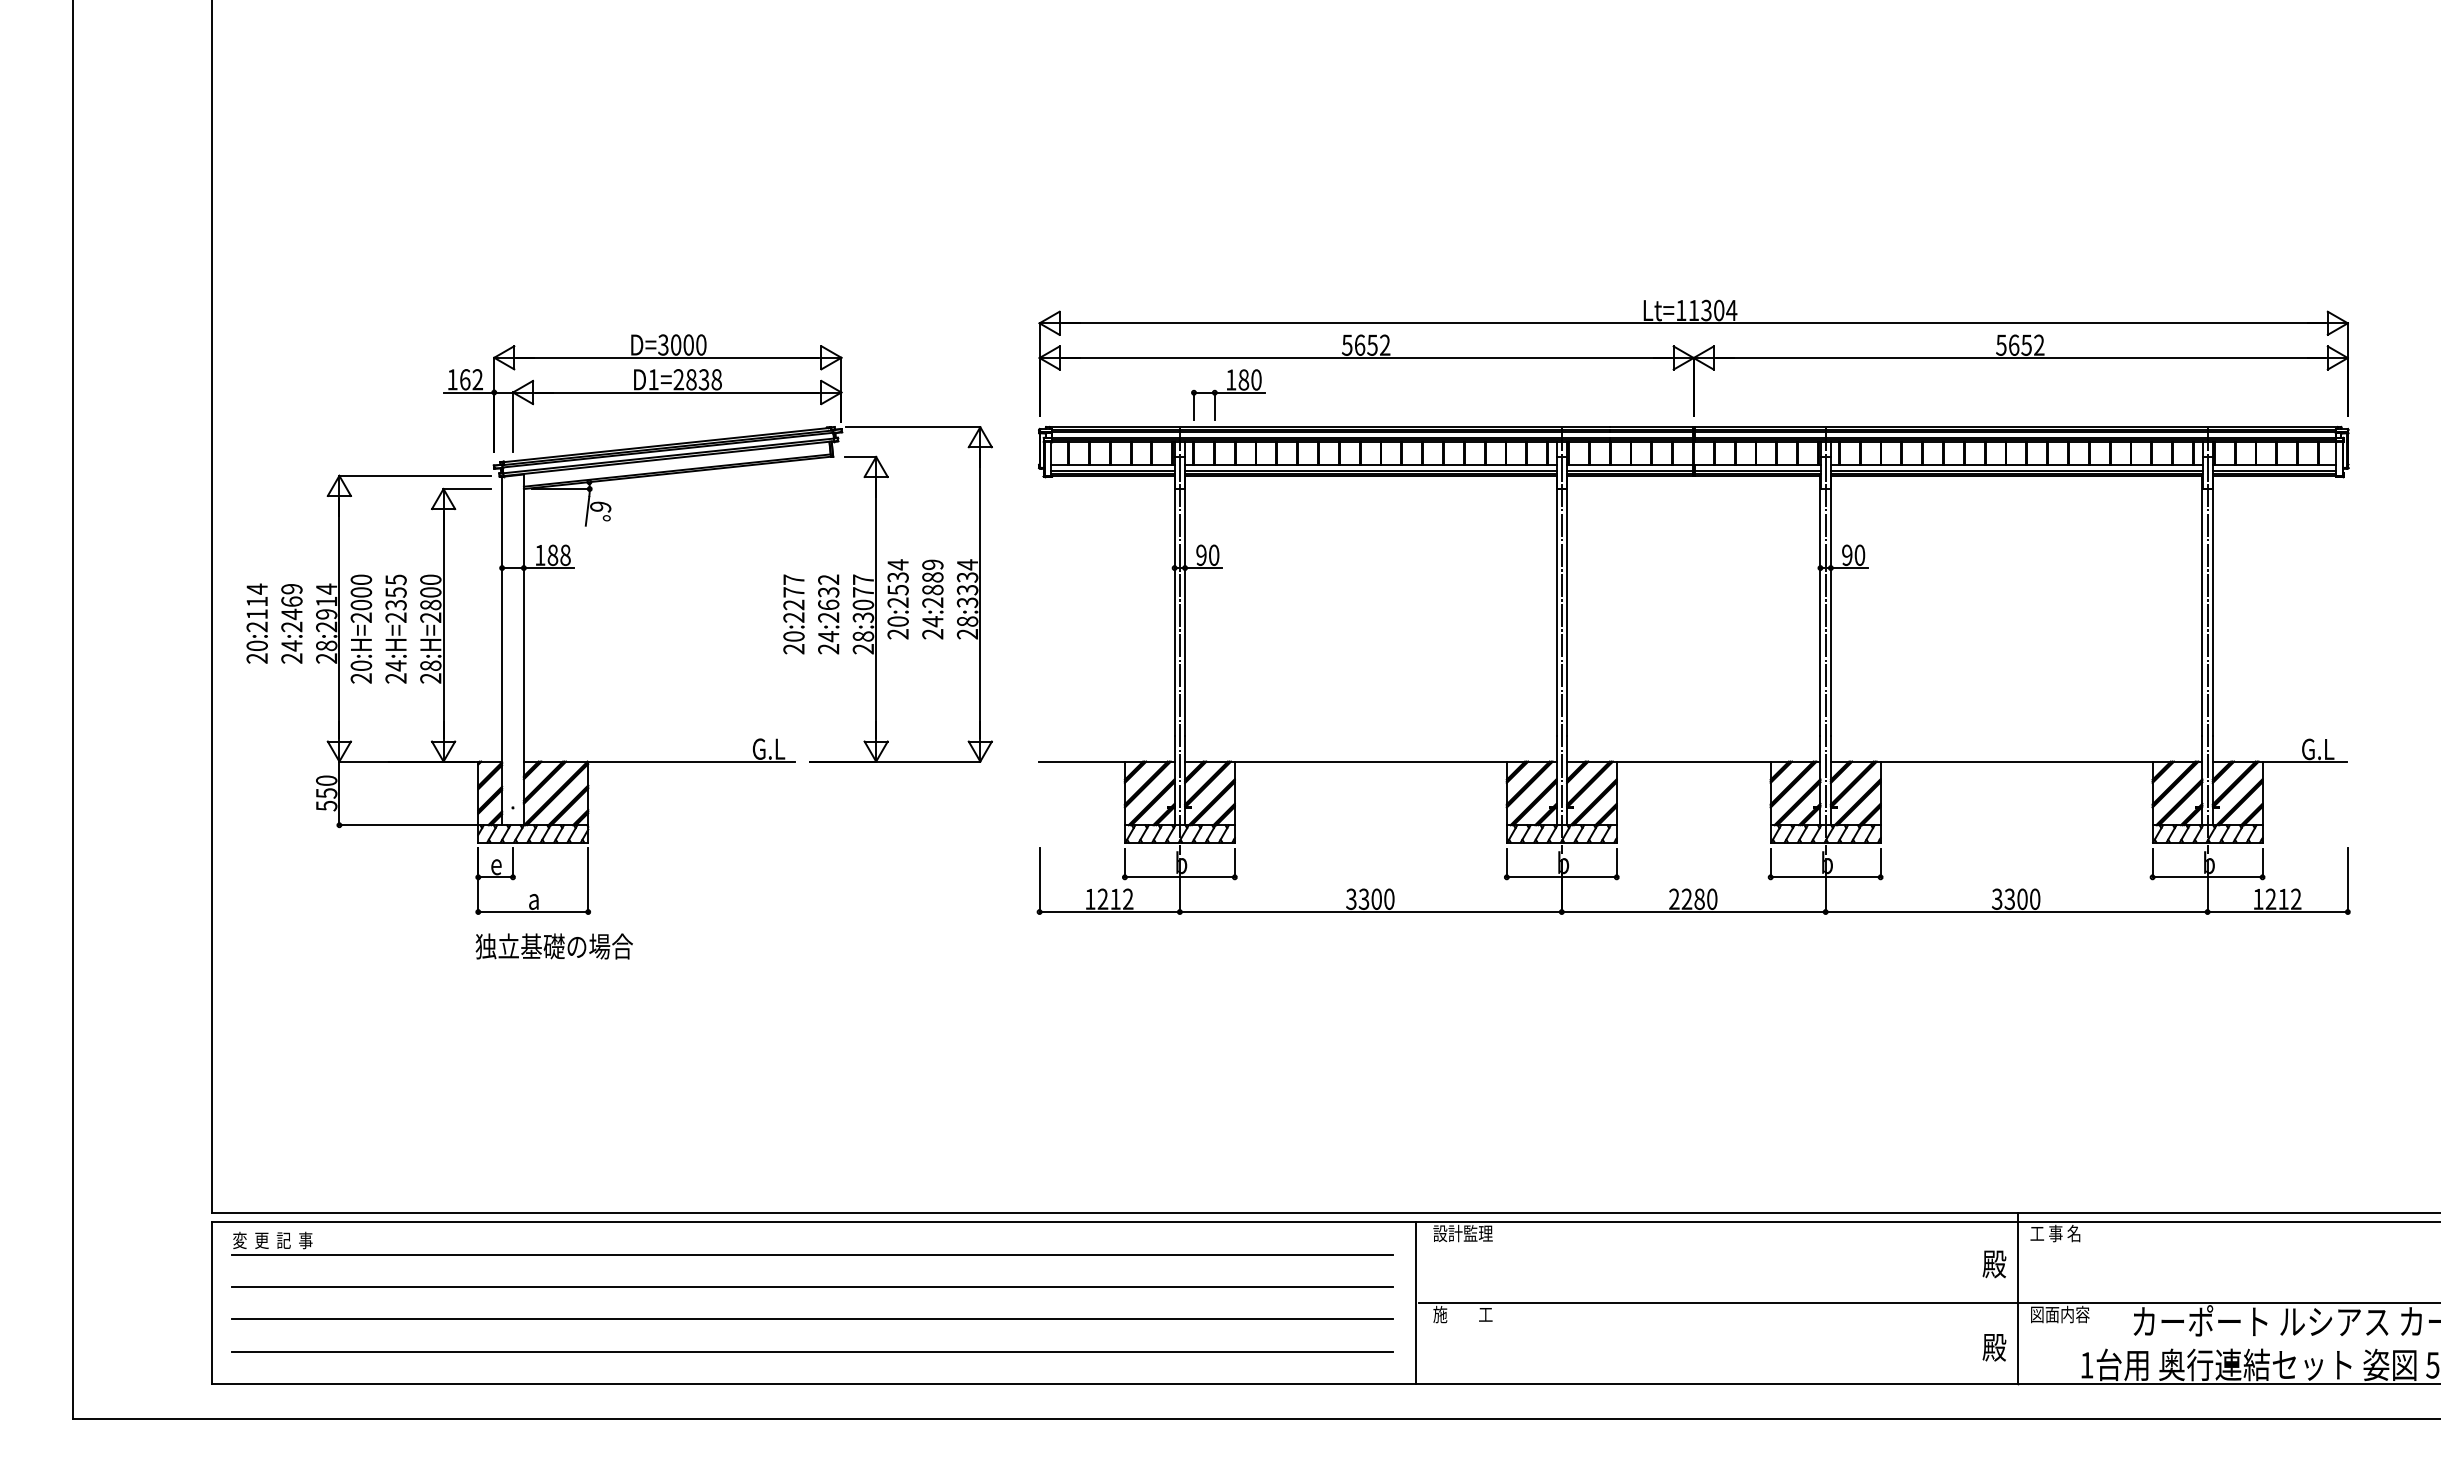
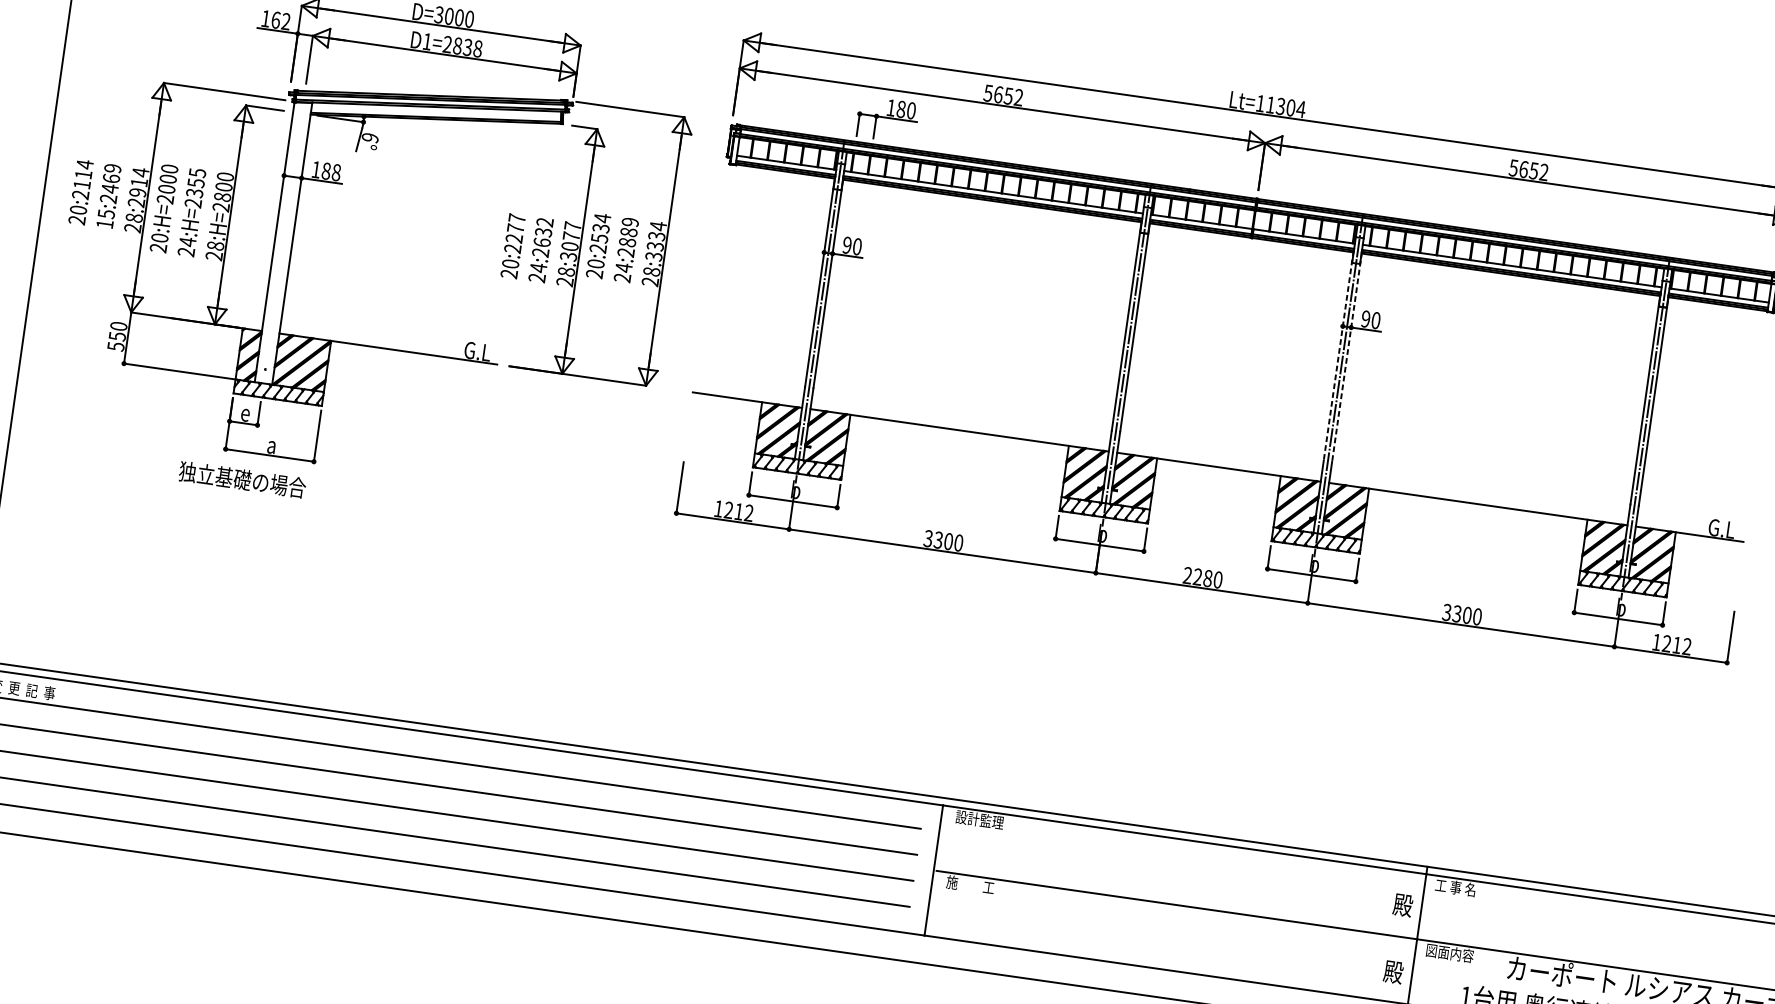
line: (1820, 604) -> (1338, 355), solid -> dashed
line: (1830, 604) -> (1346, 356), solid -> dashed
text: (291, 651) -> (105, 218), 24:2469 -> 15:2469
text: (553, 946) -> (241, 479), moved

